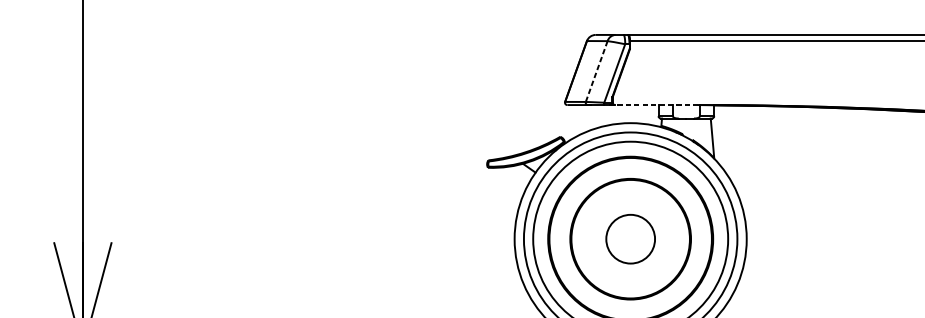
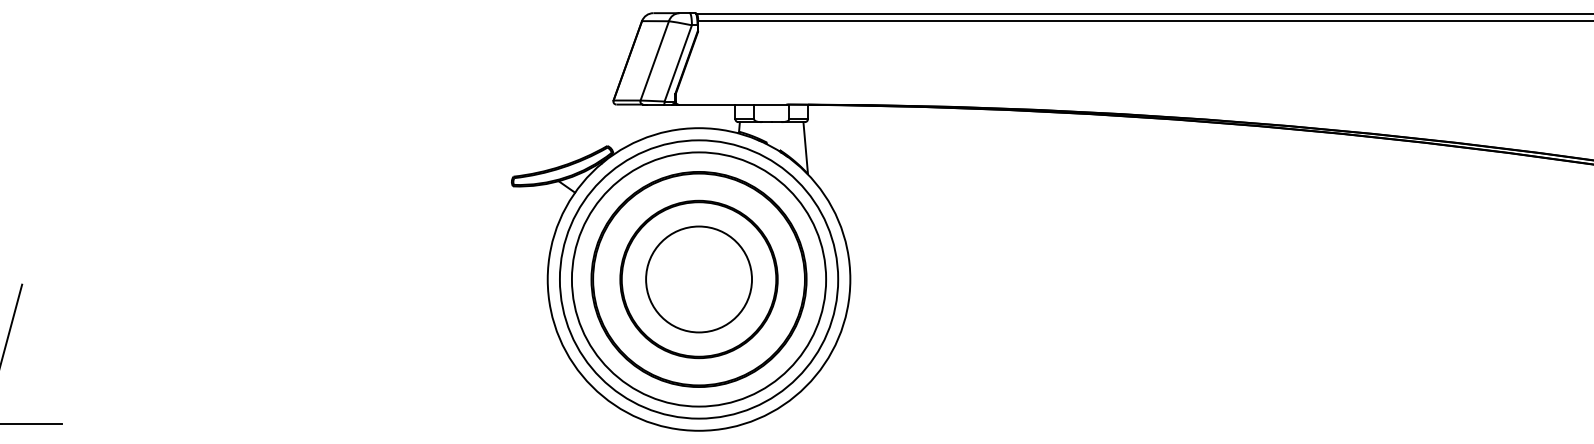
line: (596, 72) -> (654, 61), dashed -> solid
line: (656, 104) -> (732, 104), dashed -> solid
circle: (631, 239) -> (699, 279), size x1.67

